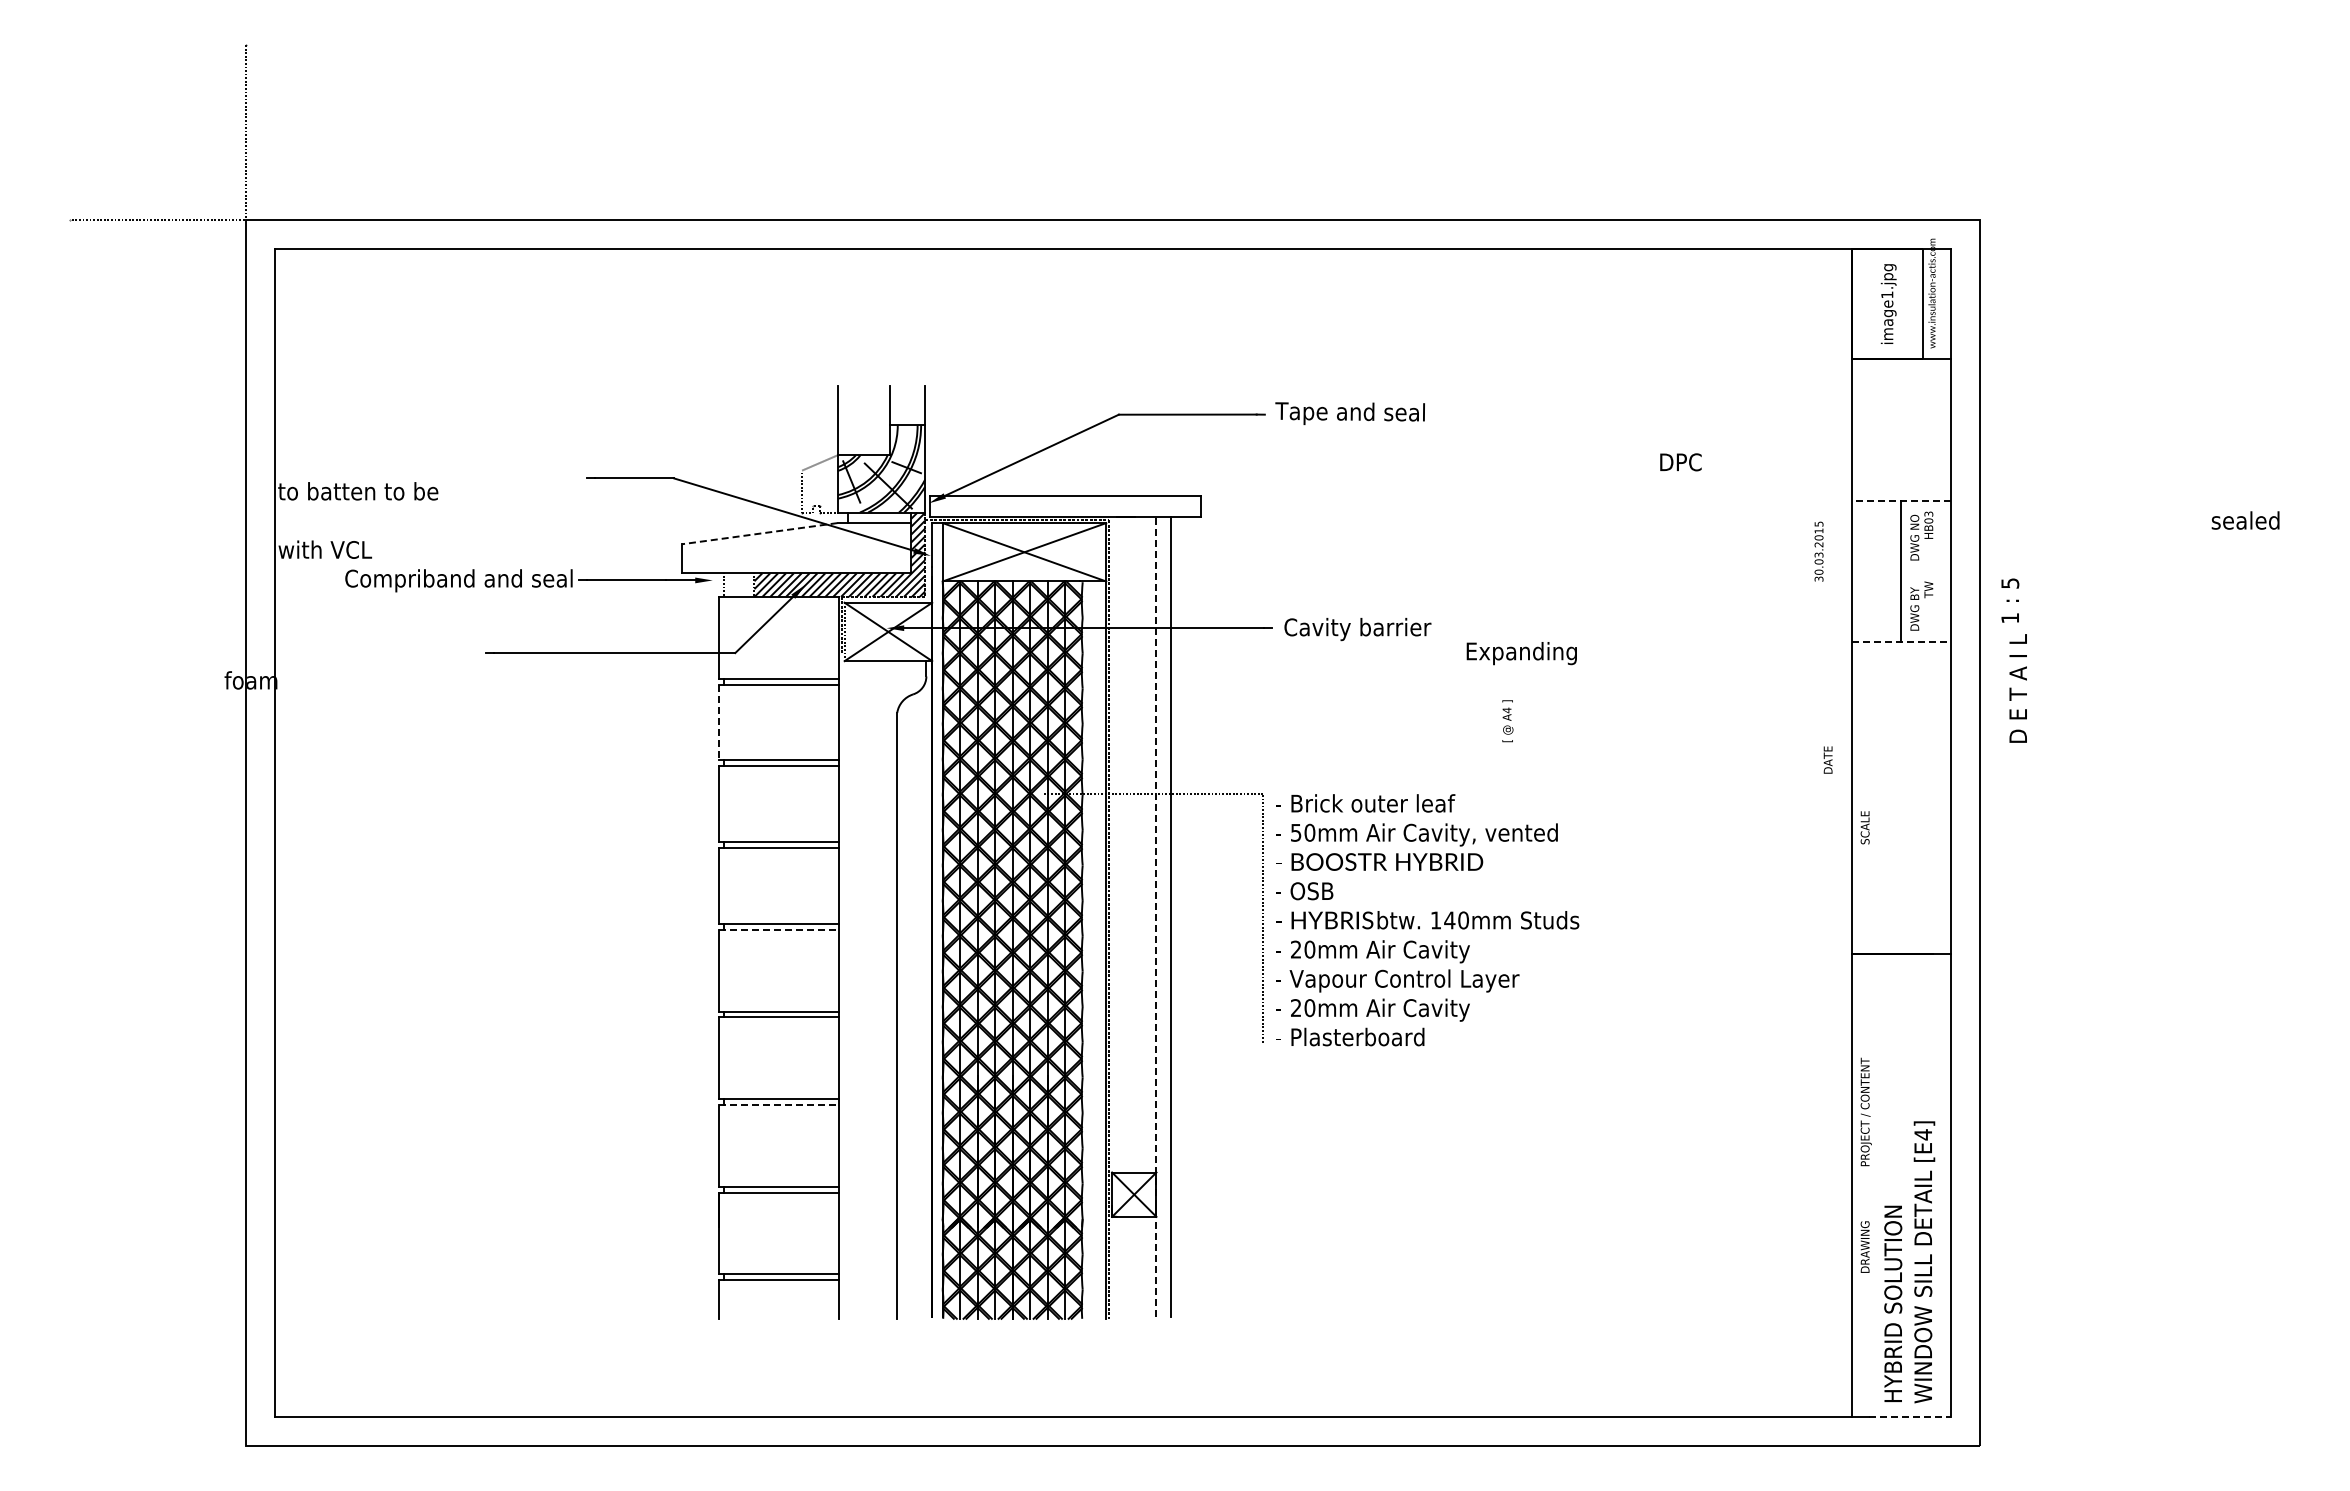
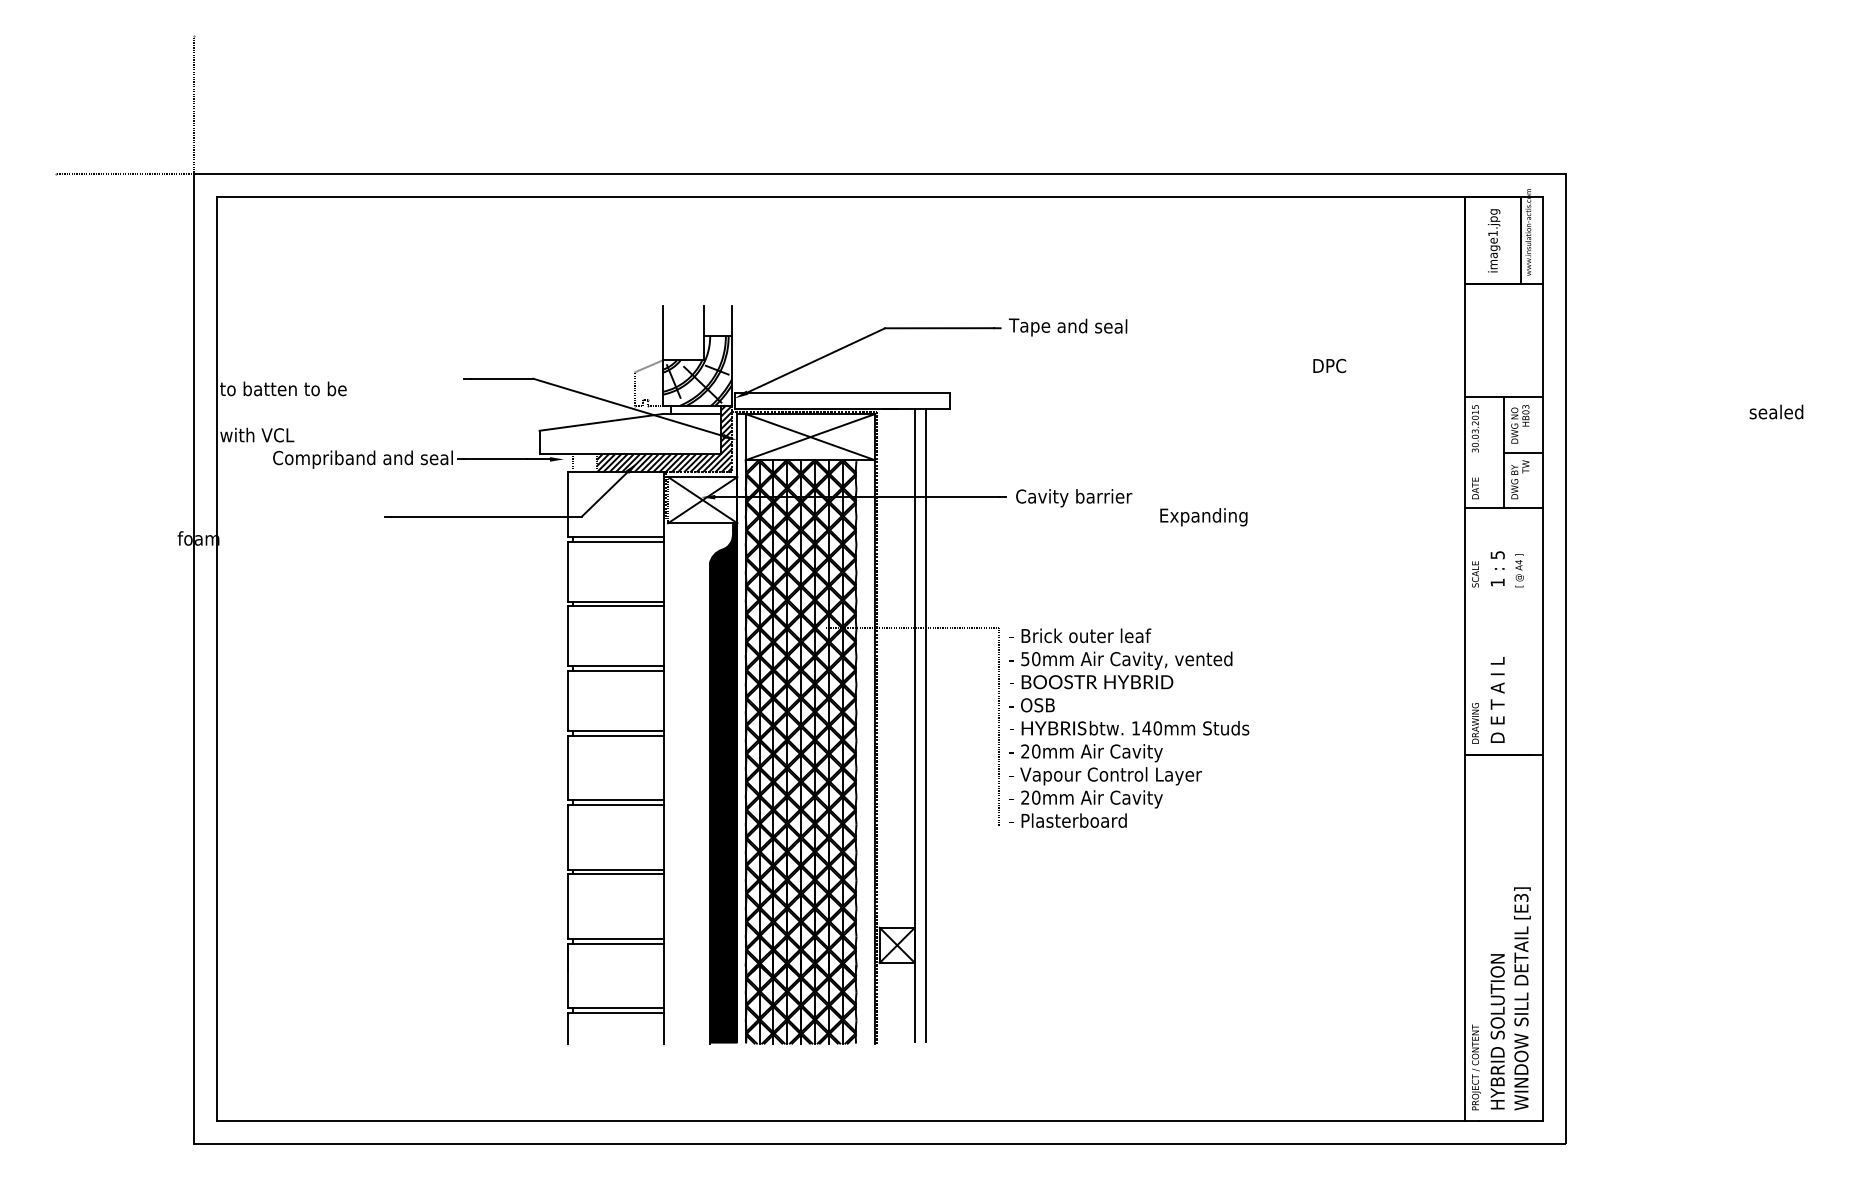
line: (1901, 501) -> (1504, 396), dashed -> solid
line: (759, 533) -> (600, 422), dashed -> solid
text: (1818, 551) -> (1474, 428), moved
line: (1925, 571) -> (1523, 452), added
text: (2010, 600) -> (1497, 568), moved
line: (1901, 641) -> (1504, 507), dashed -> solid
text: (2017, 688) -> (1497, 699), moved
text: (1507, 721) -> (1519, 571), moved
line: (718, 722) -> (568, 571), dashed -> solid
text: (1827, 759) -> (1474, 487), moved
text: (1864, 827) -> (1474, 574), moved
line: (1156, 916) -> (914, 725), dashed -> solid
line: (779, 929) -> (616, 735), dashed -> solid
fill: (914, 989) -> (723, 783), added
line: (779, 1104) -> (616, 874), dashed -> solid
text: (1865, 1111) -> (1475, 1067), moved
text: (1923, 1134) -> (1521, 897), [E4] -> [E3]
text: (1864, 1246) -> (1474, 722), moved
line: (1910, 1417) -> (1511, 1121), dashed -> solid

